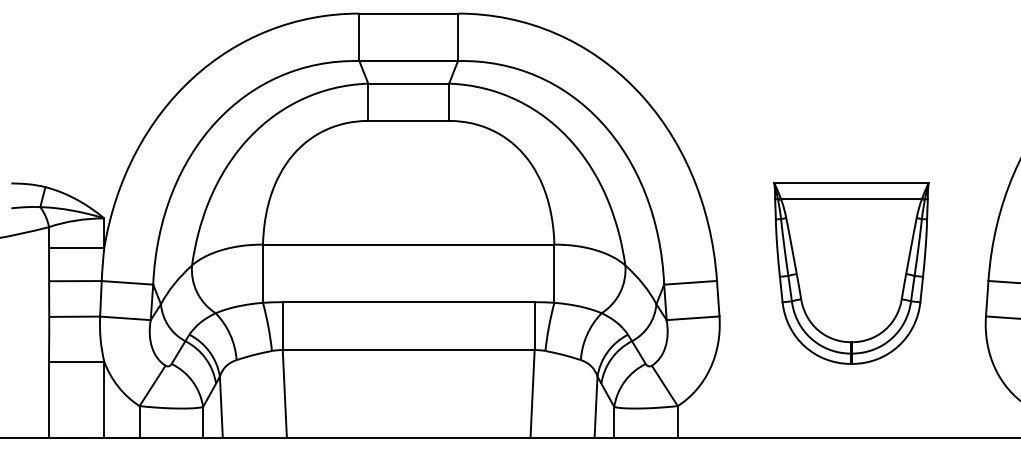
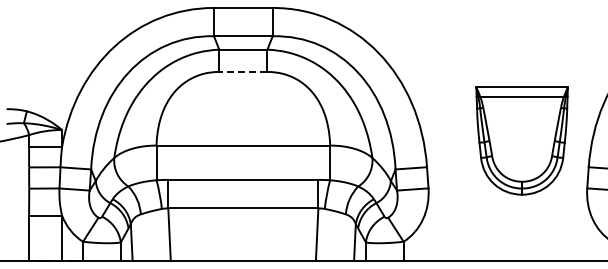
line: (407, 120) -> (242, 71), solid -> dashed
part: (850, 273) -> (521, 140), moved

